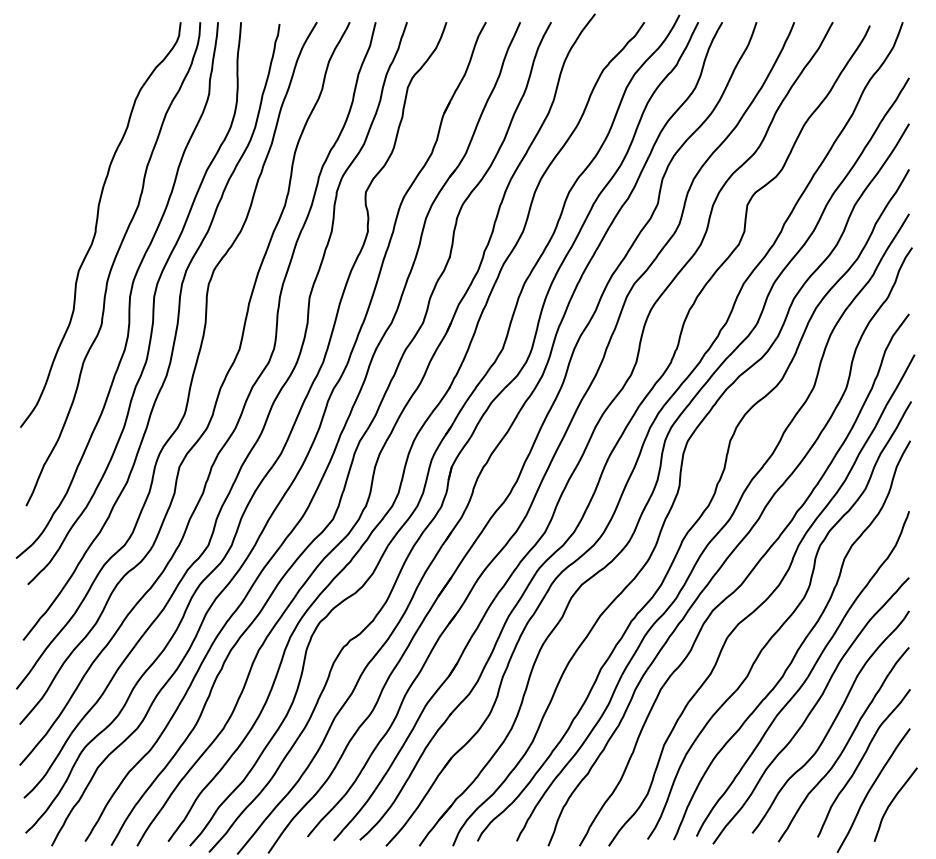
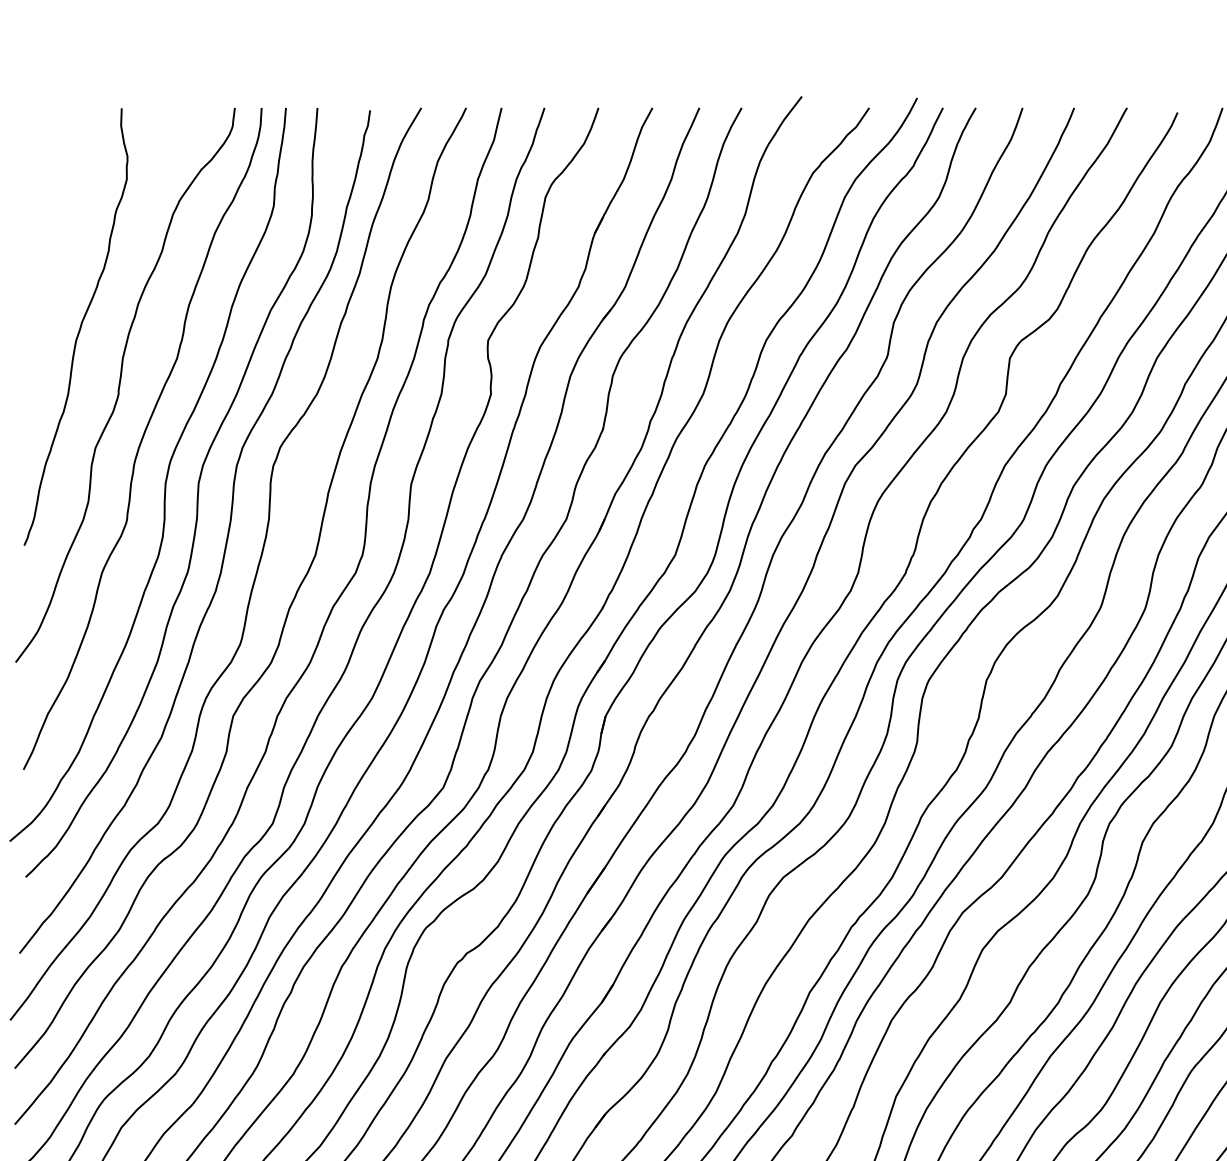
curve: (66, 183) -> (78, 328), added

